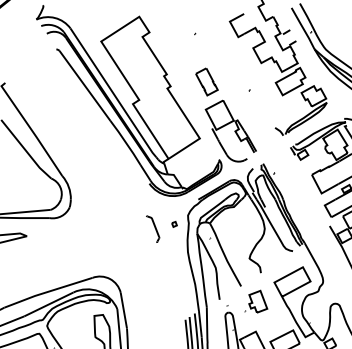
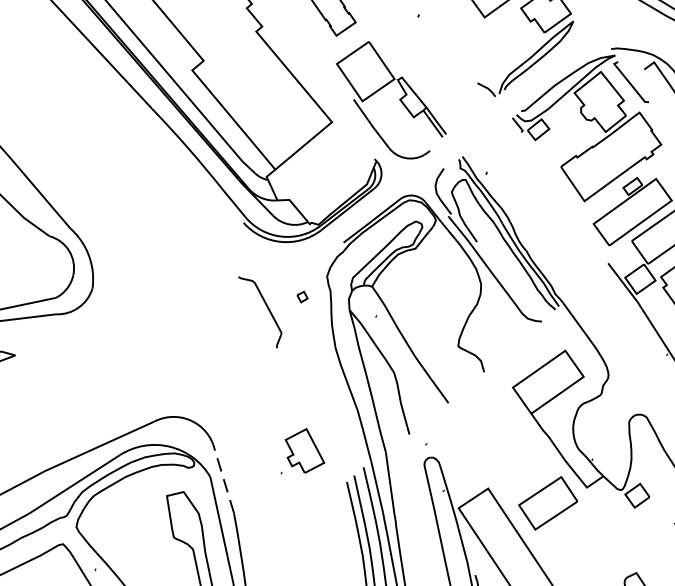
part: (153, 228) -> (262, 310), size x1.4
part: (256, 301) -> (301, 450), moved
line: (123, 310) -> (222, 478), solid -> dashed

